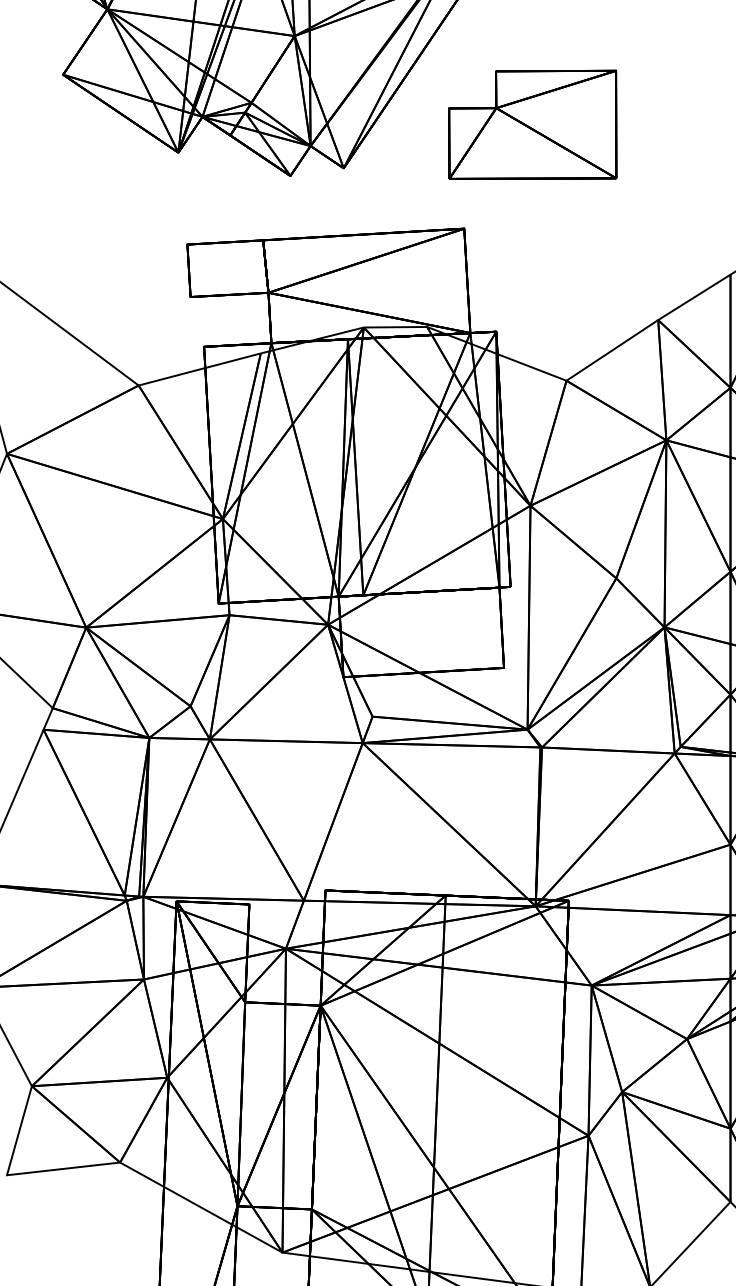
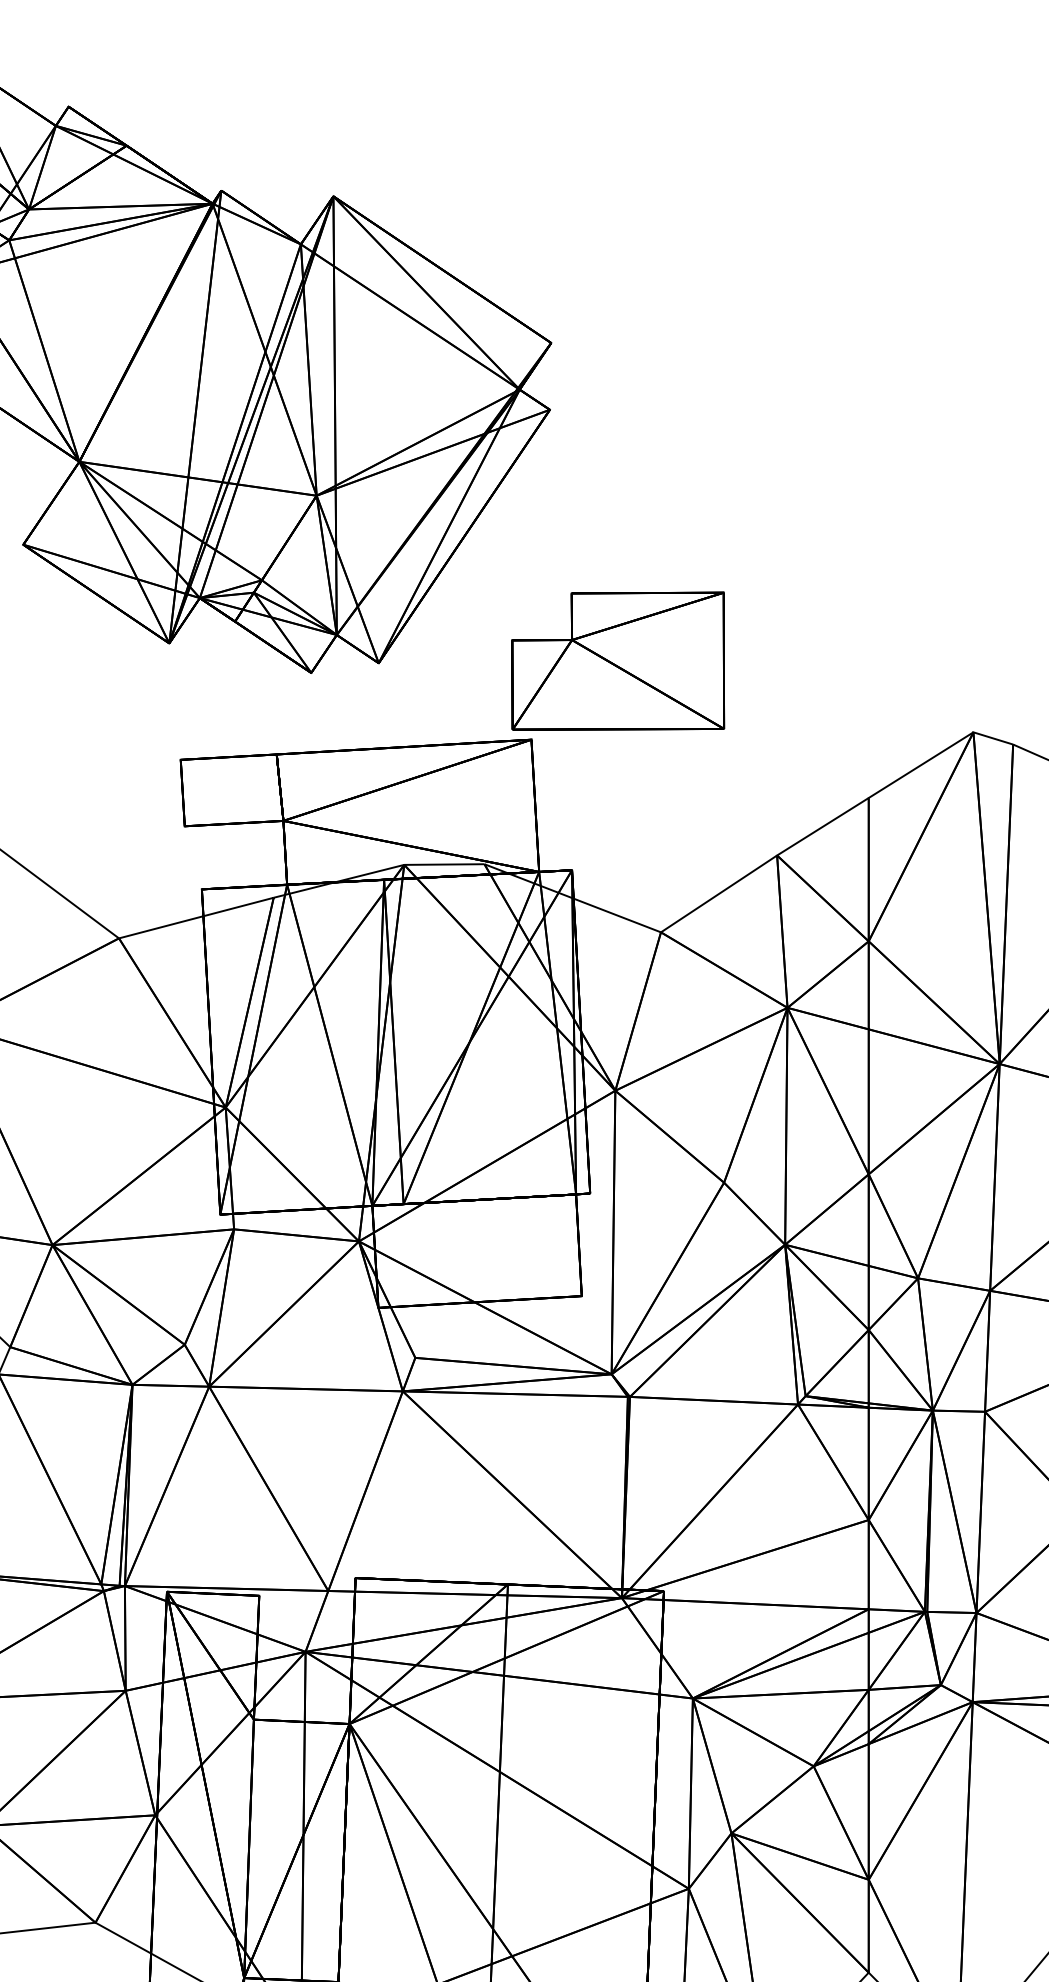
part: (532, 124) -> (618, 660), moved

